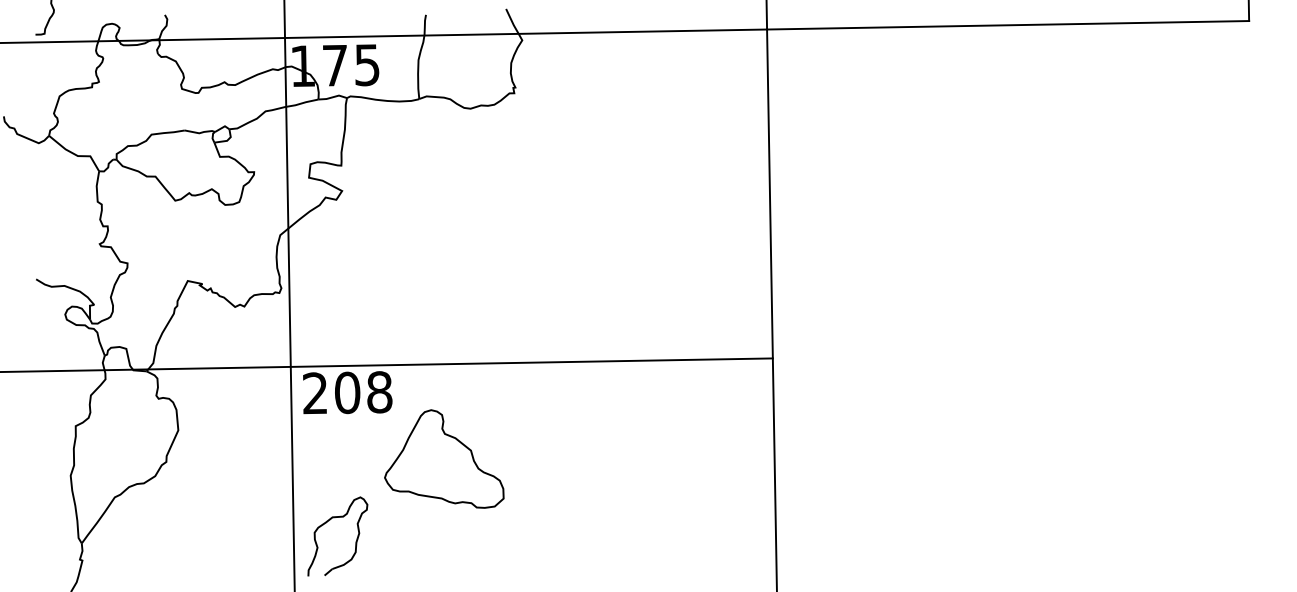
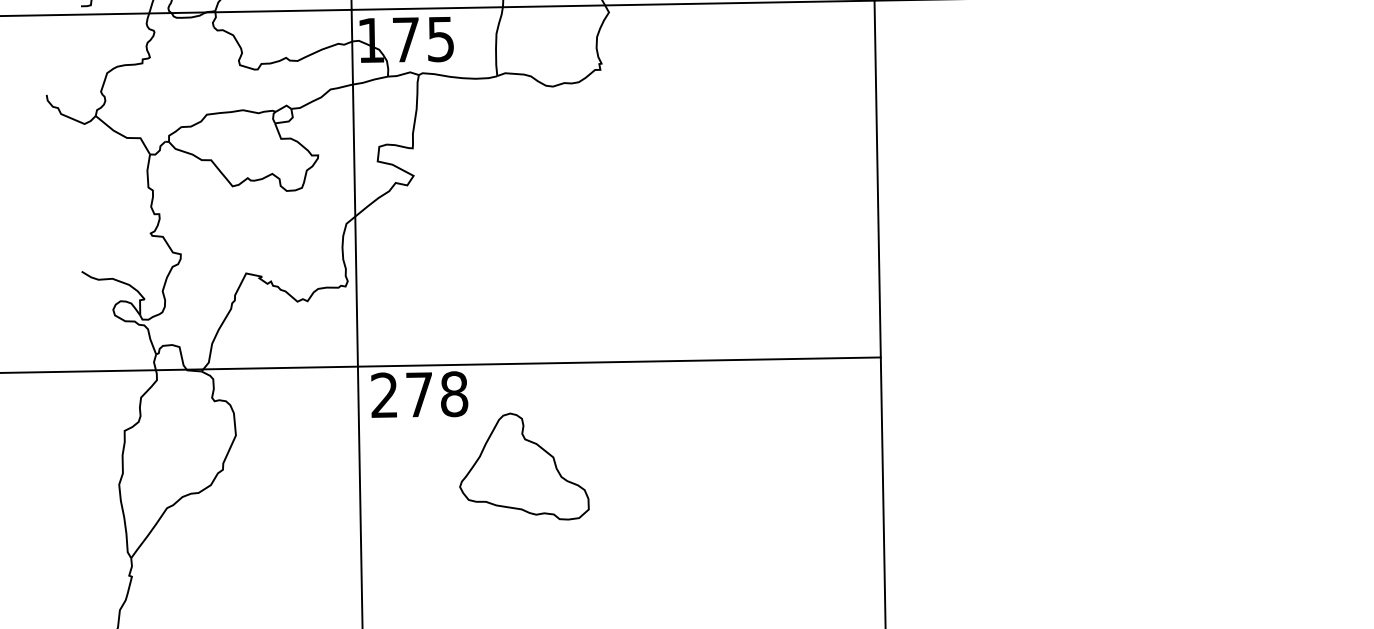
text: (347, 392) -> (419, 394), 208 -> 278
part: (326, 523) -> (396, 536), removed

